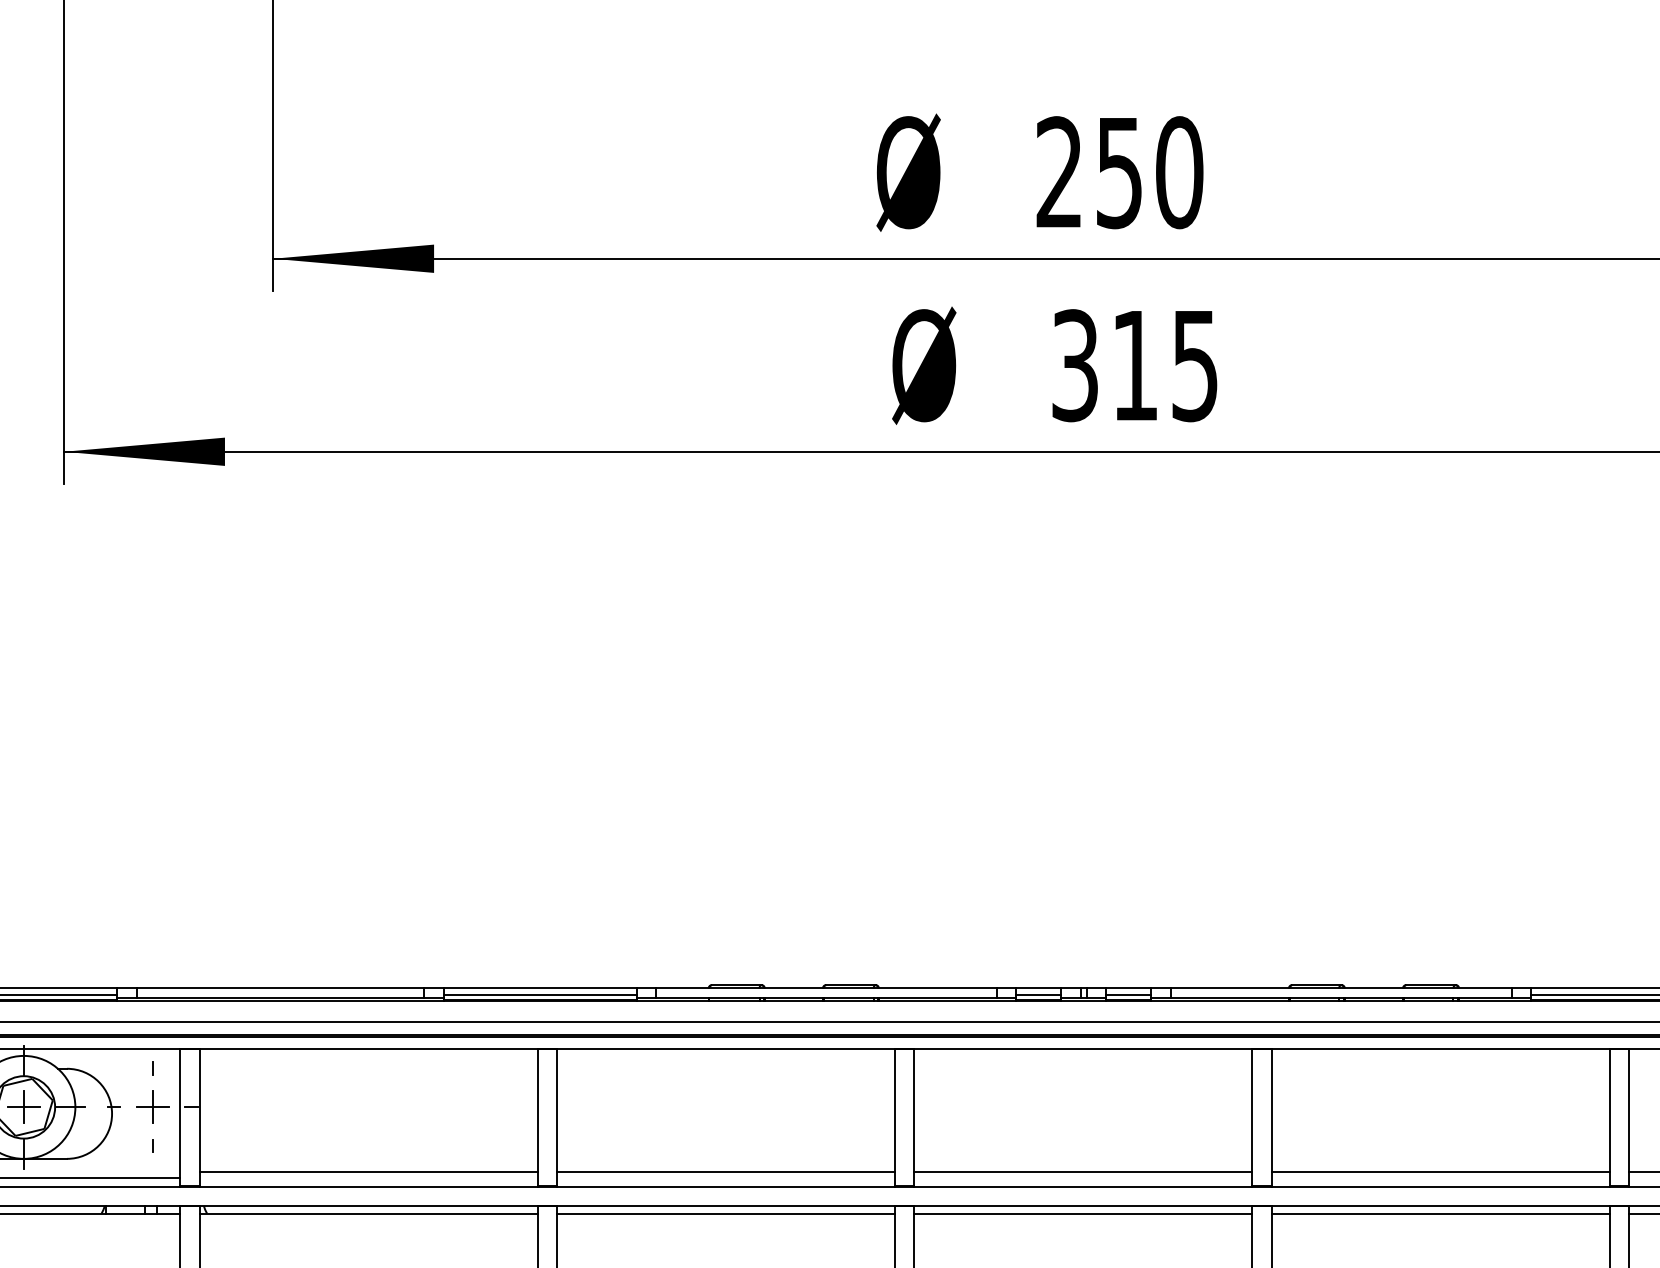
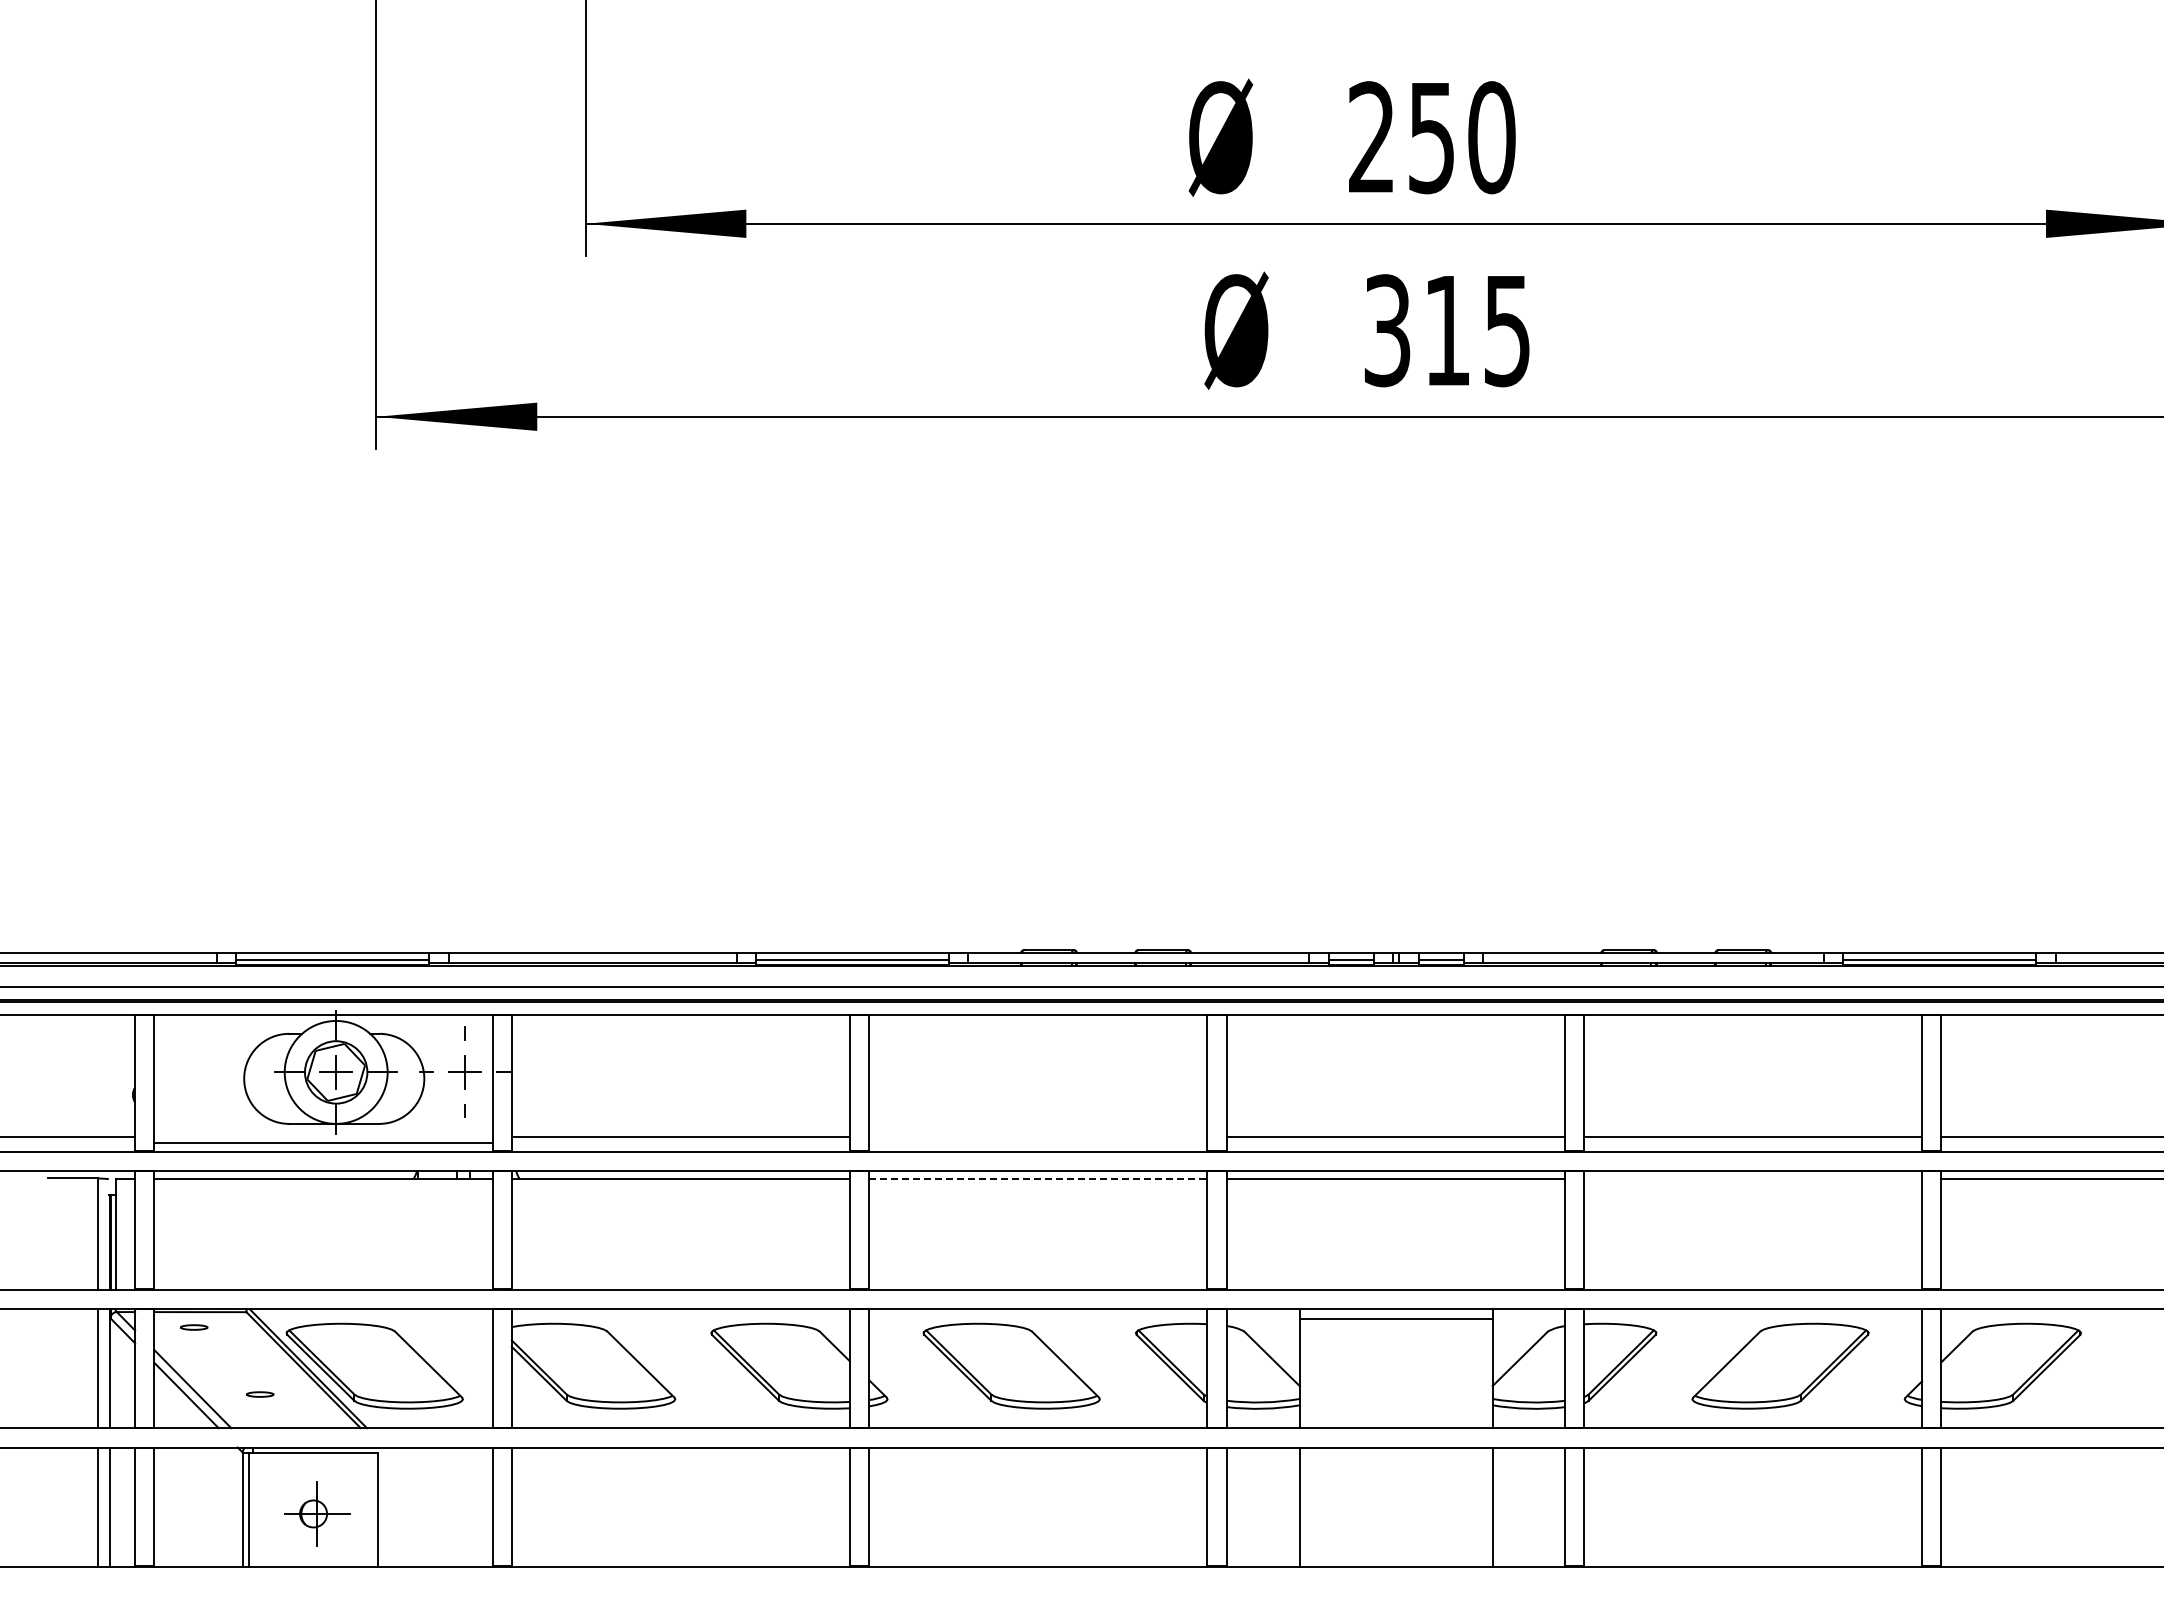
line: (726, 1171) -> (1038, 1136), removed
line: (726, 1213) -> (1038, 1178), solid -> dashed
line: (1441, 1213) -> (1753, 1178), removed

